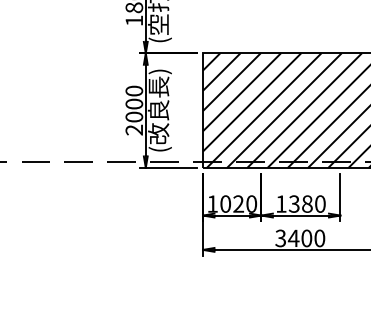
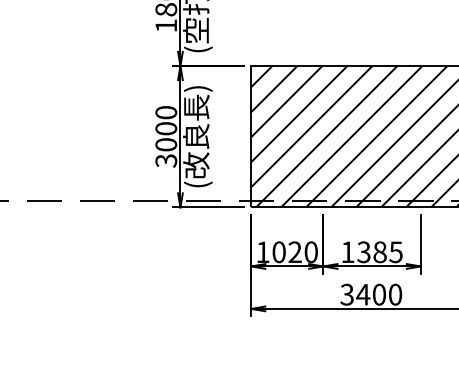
text: (134, 129) -> (166, 160), 2000 -> 3000
text: (319, 204) -> (395, 252), 1380 -> 1385

